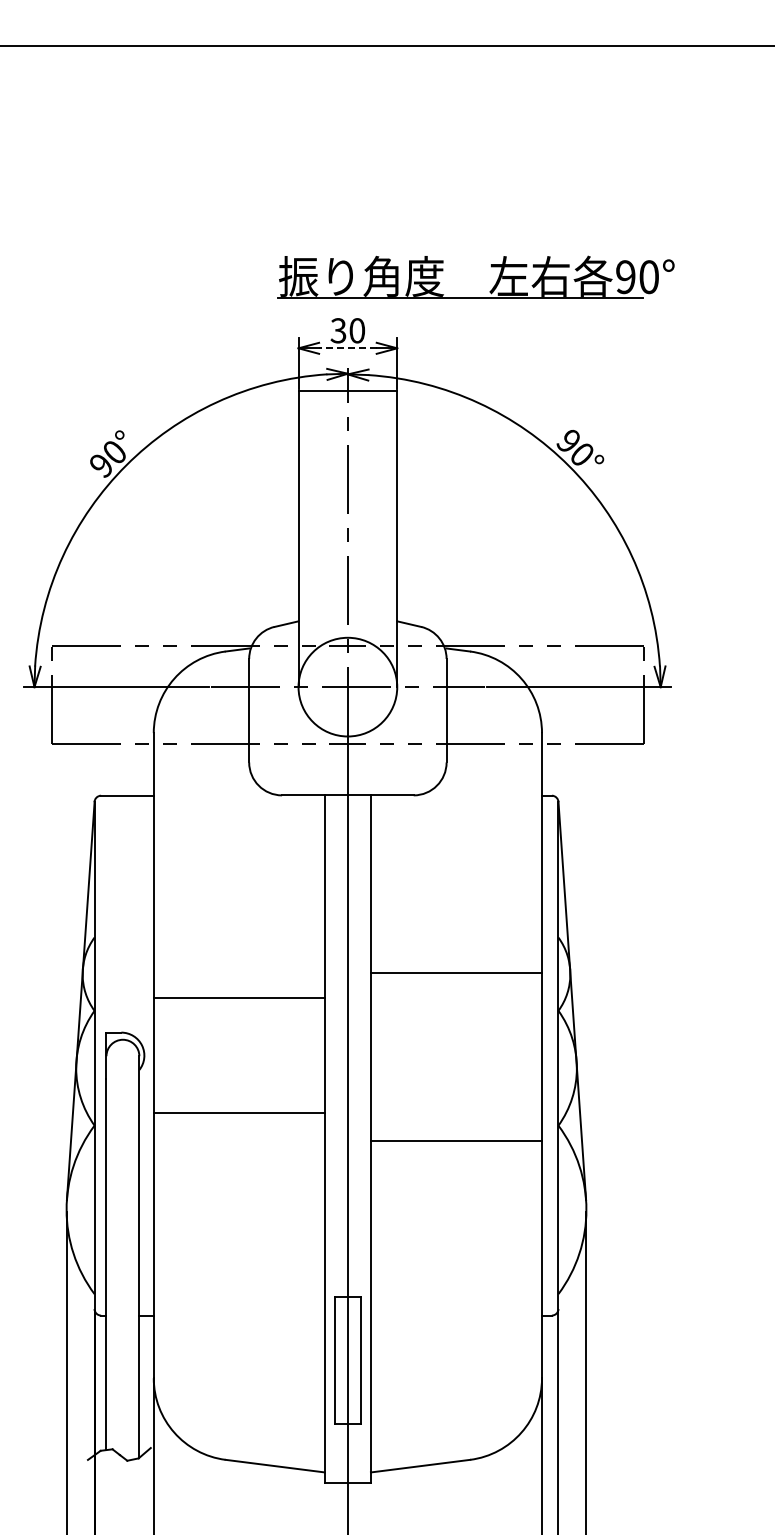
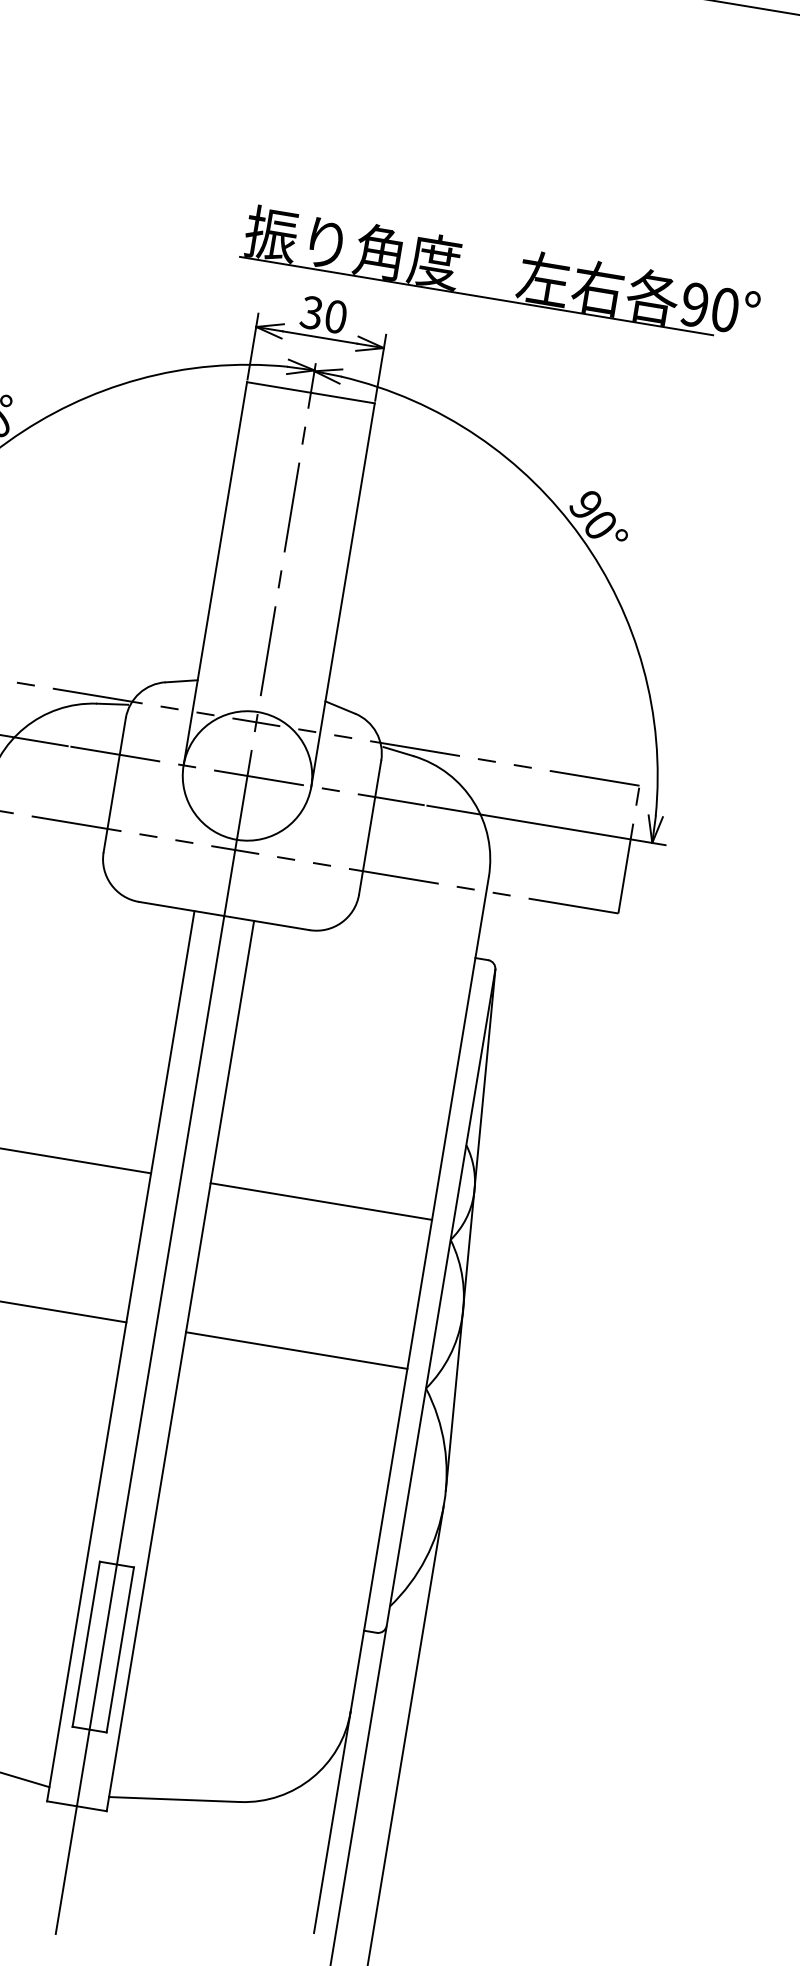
line: (347, 348) -> (319, 337), dashed -> solid
line: (456, 973) -> (321, 1202), moved
line: (456, 1141) -> (296, 1350), moved

